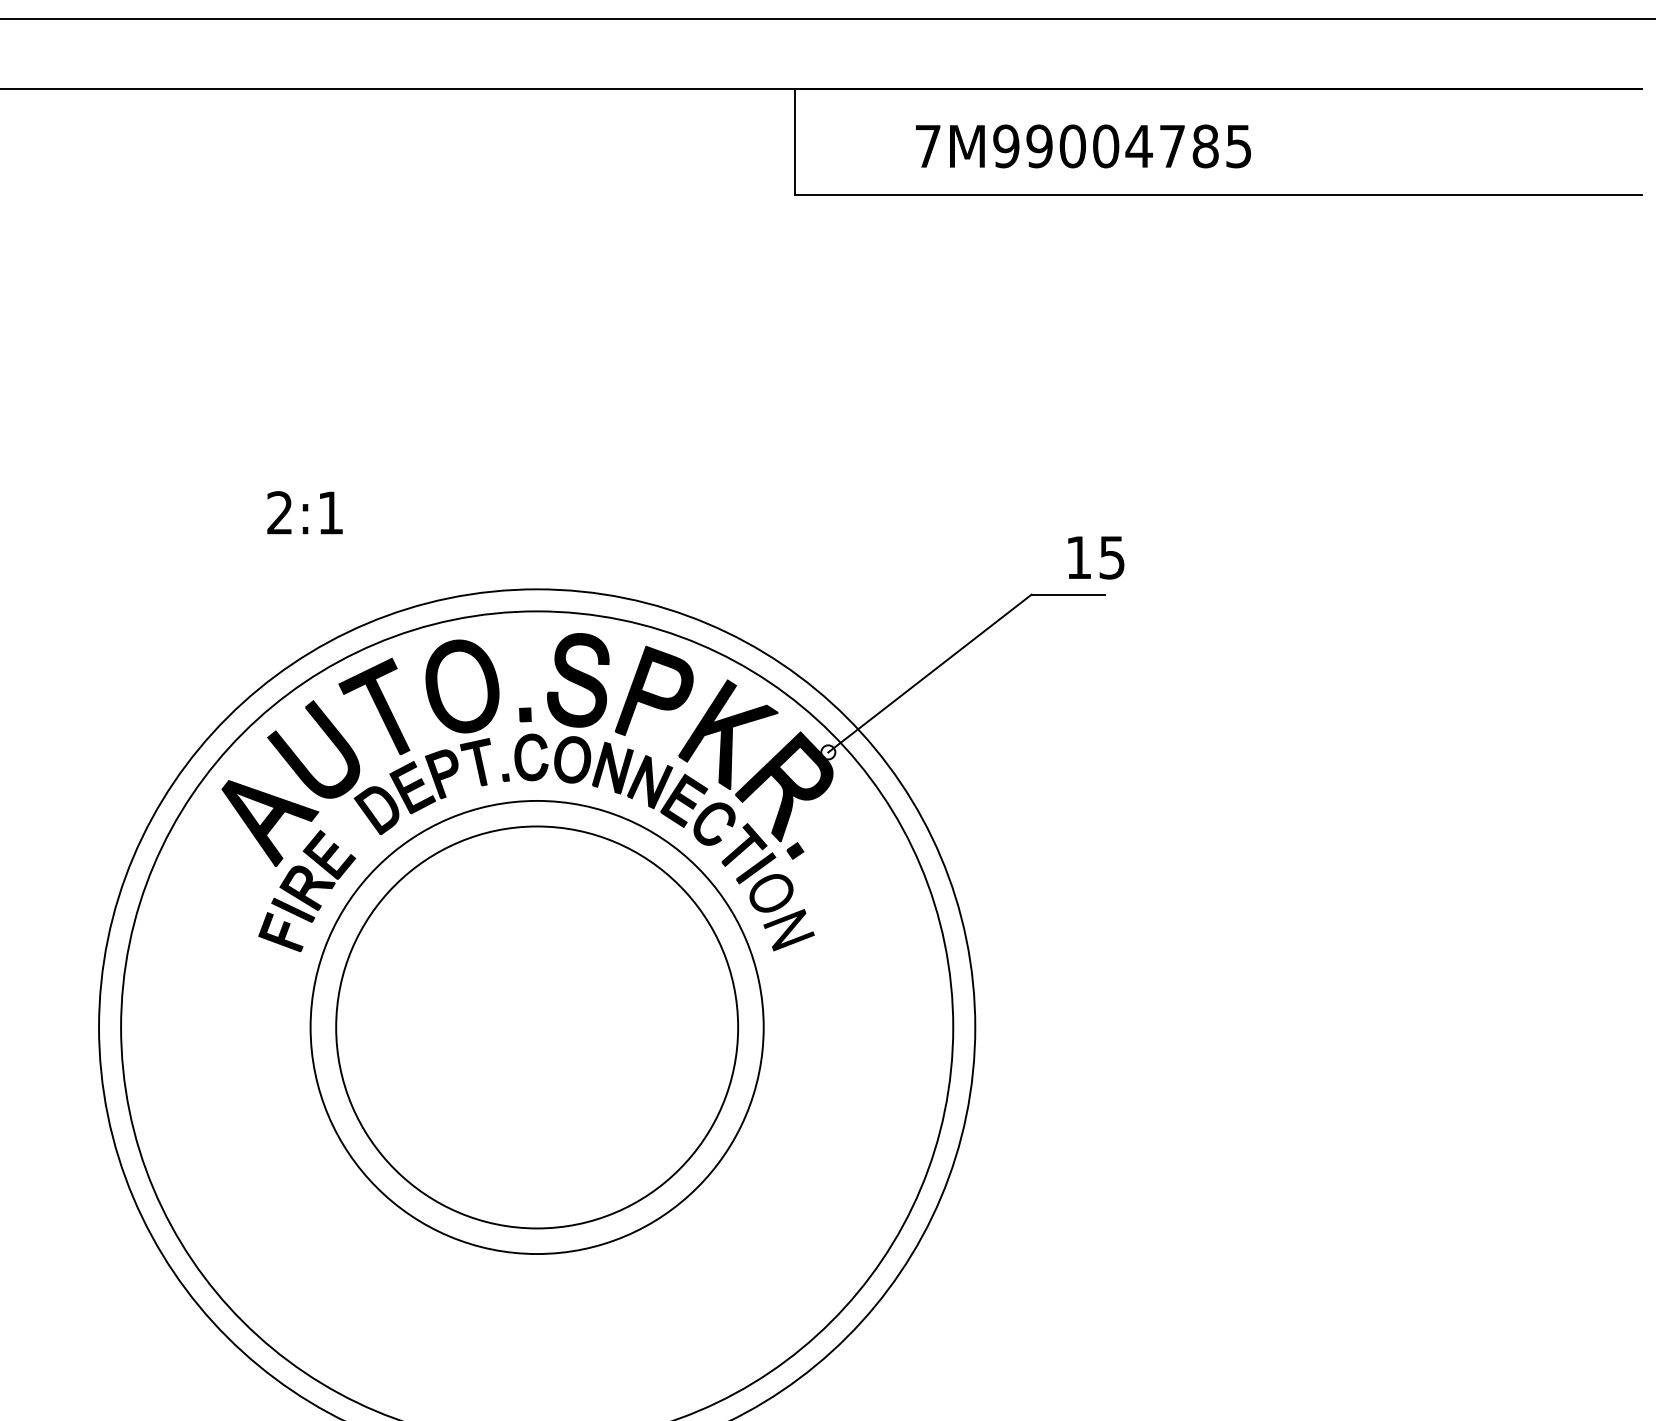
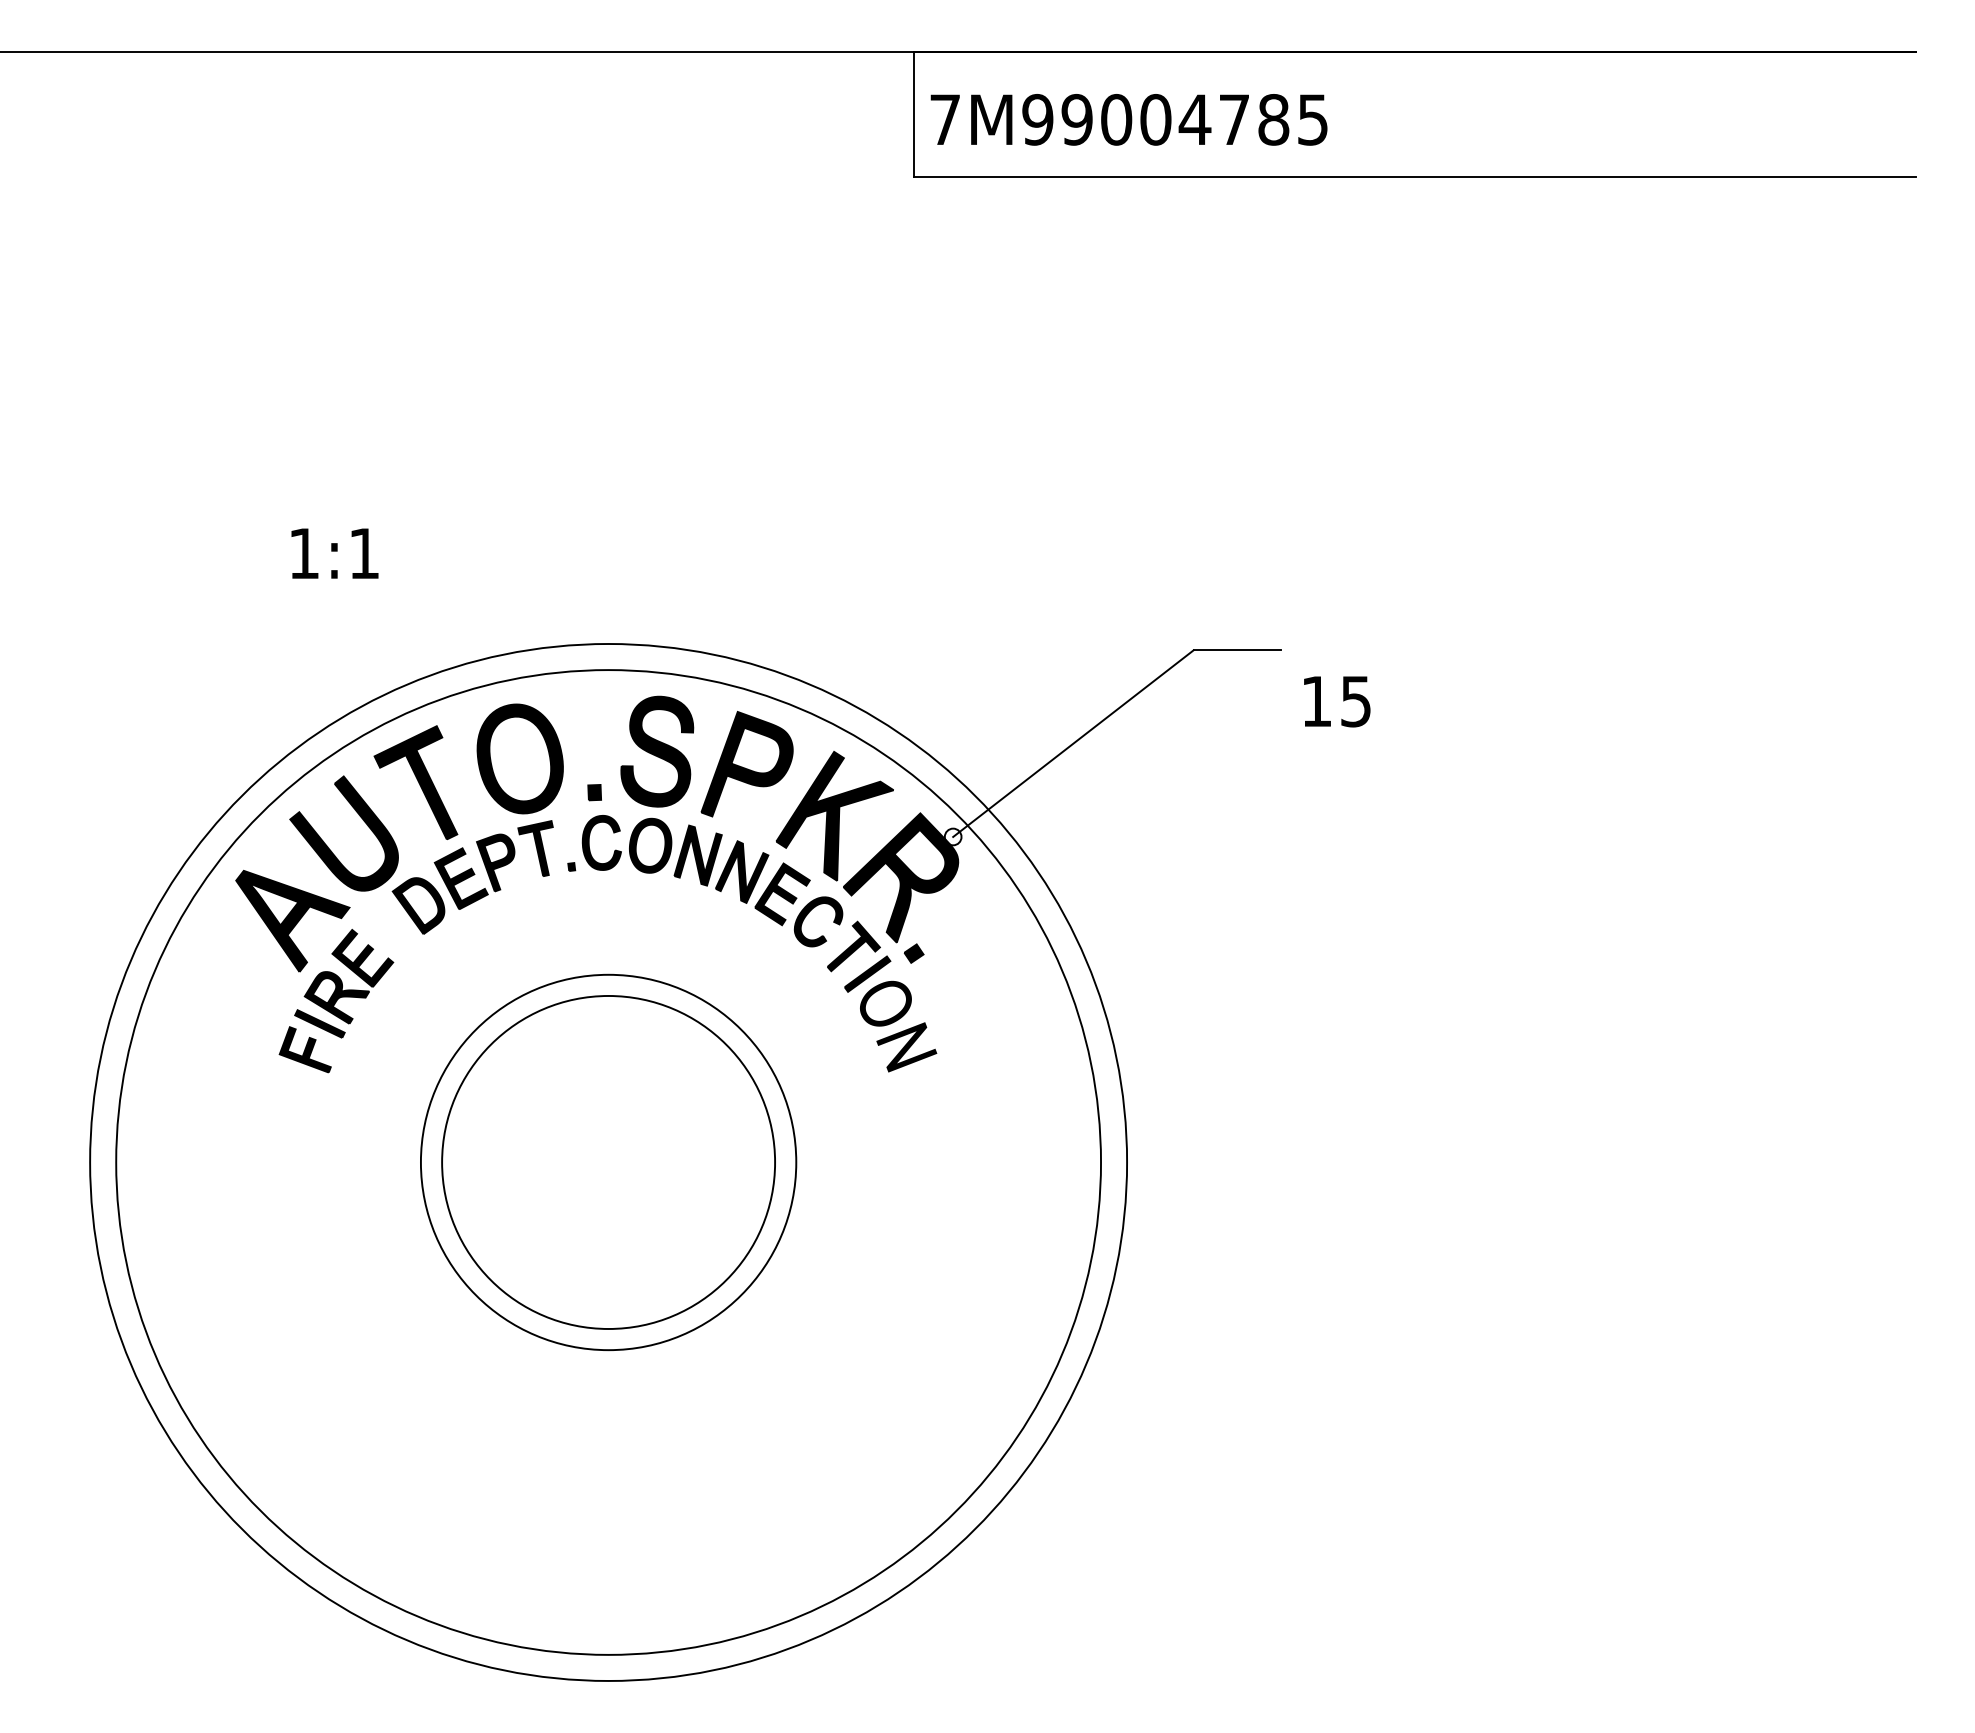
text: (1082, 146) -> (1128, 119), moved
text: (279, 512) -> (303, 552), 2:1 -> 1:1
text: (1096, 557) -> (1337, 701), moved
circle: (537, 1027) -> (608, 1162), size x0.7
circle: (537, 1027) -> (608, 1162), size x0.7

